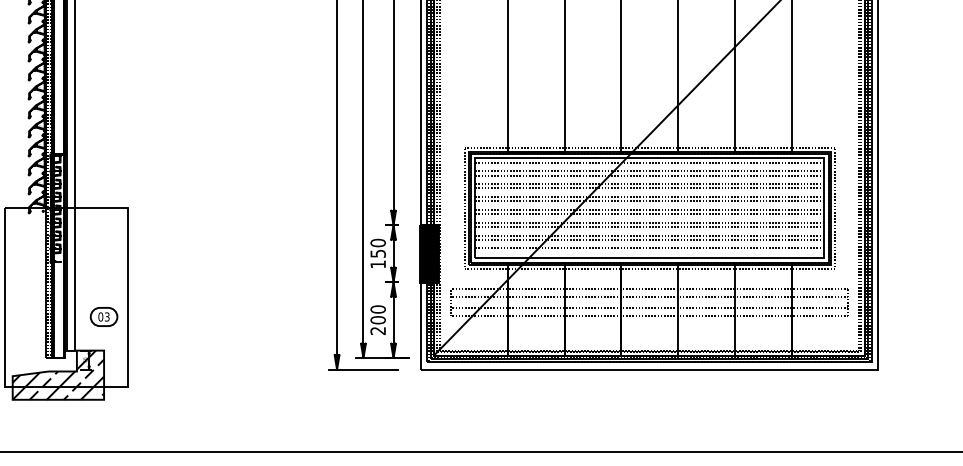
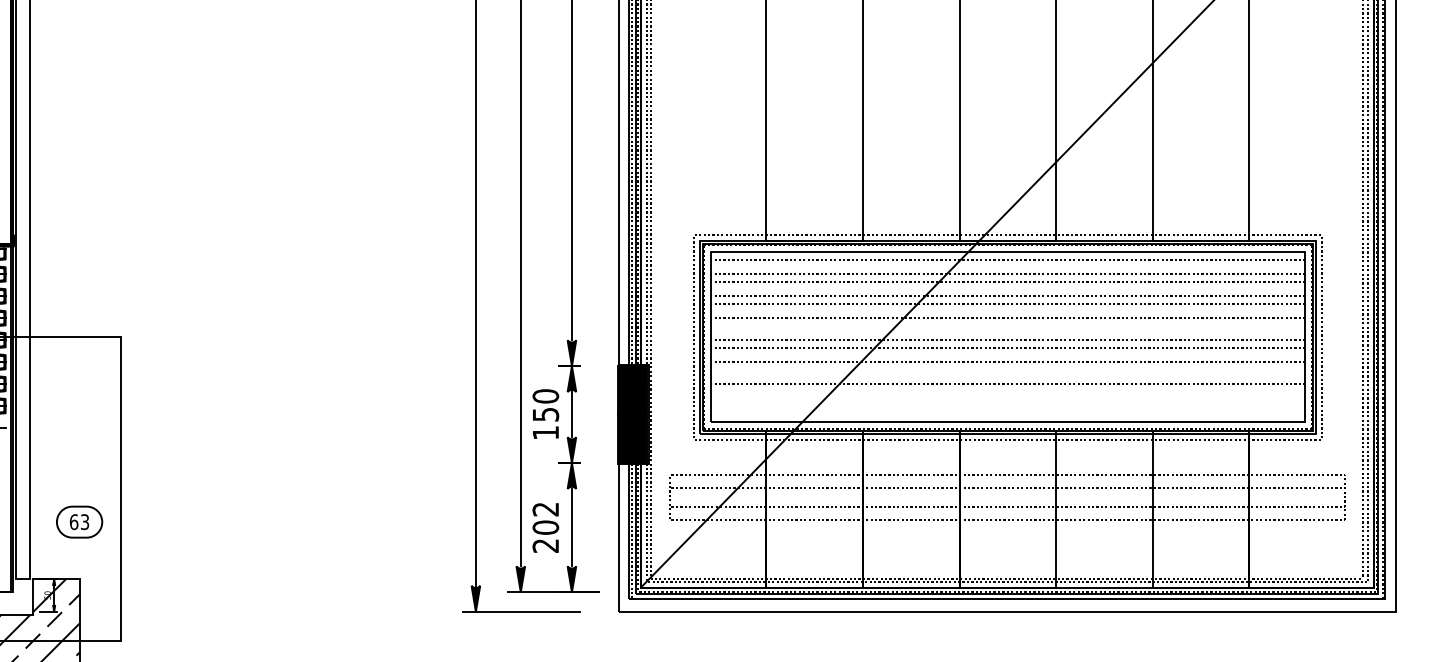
line: (649, 201) -> (1007, 325), removed
line: (649, 227) -> (1007, 369), removed
line: (649, 240) -> (1007, 392), removed
line: (649, 248) -> (1007, 405), removed
text: (377, 309) -> (544, 509), 200 -> 202
text: (100, 316) -> (73, 521), 03 -> 63

